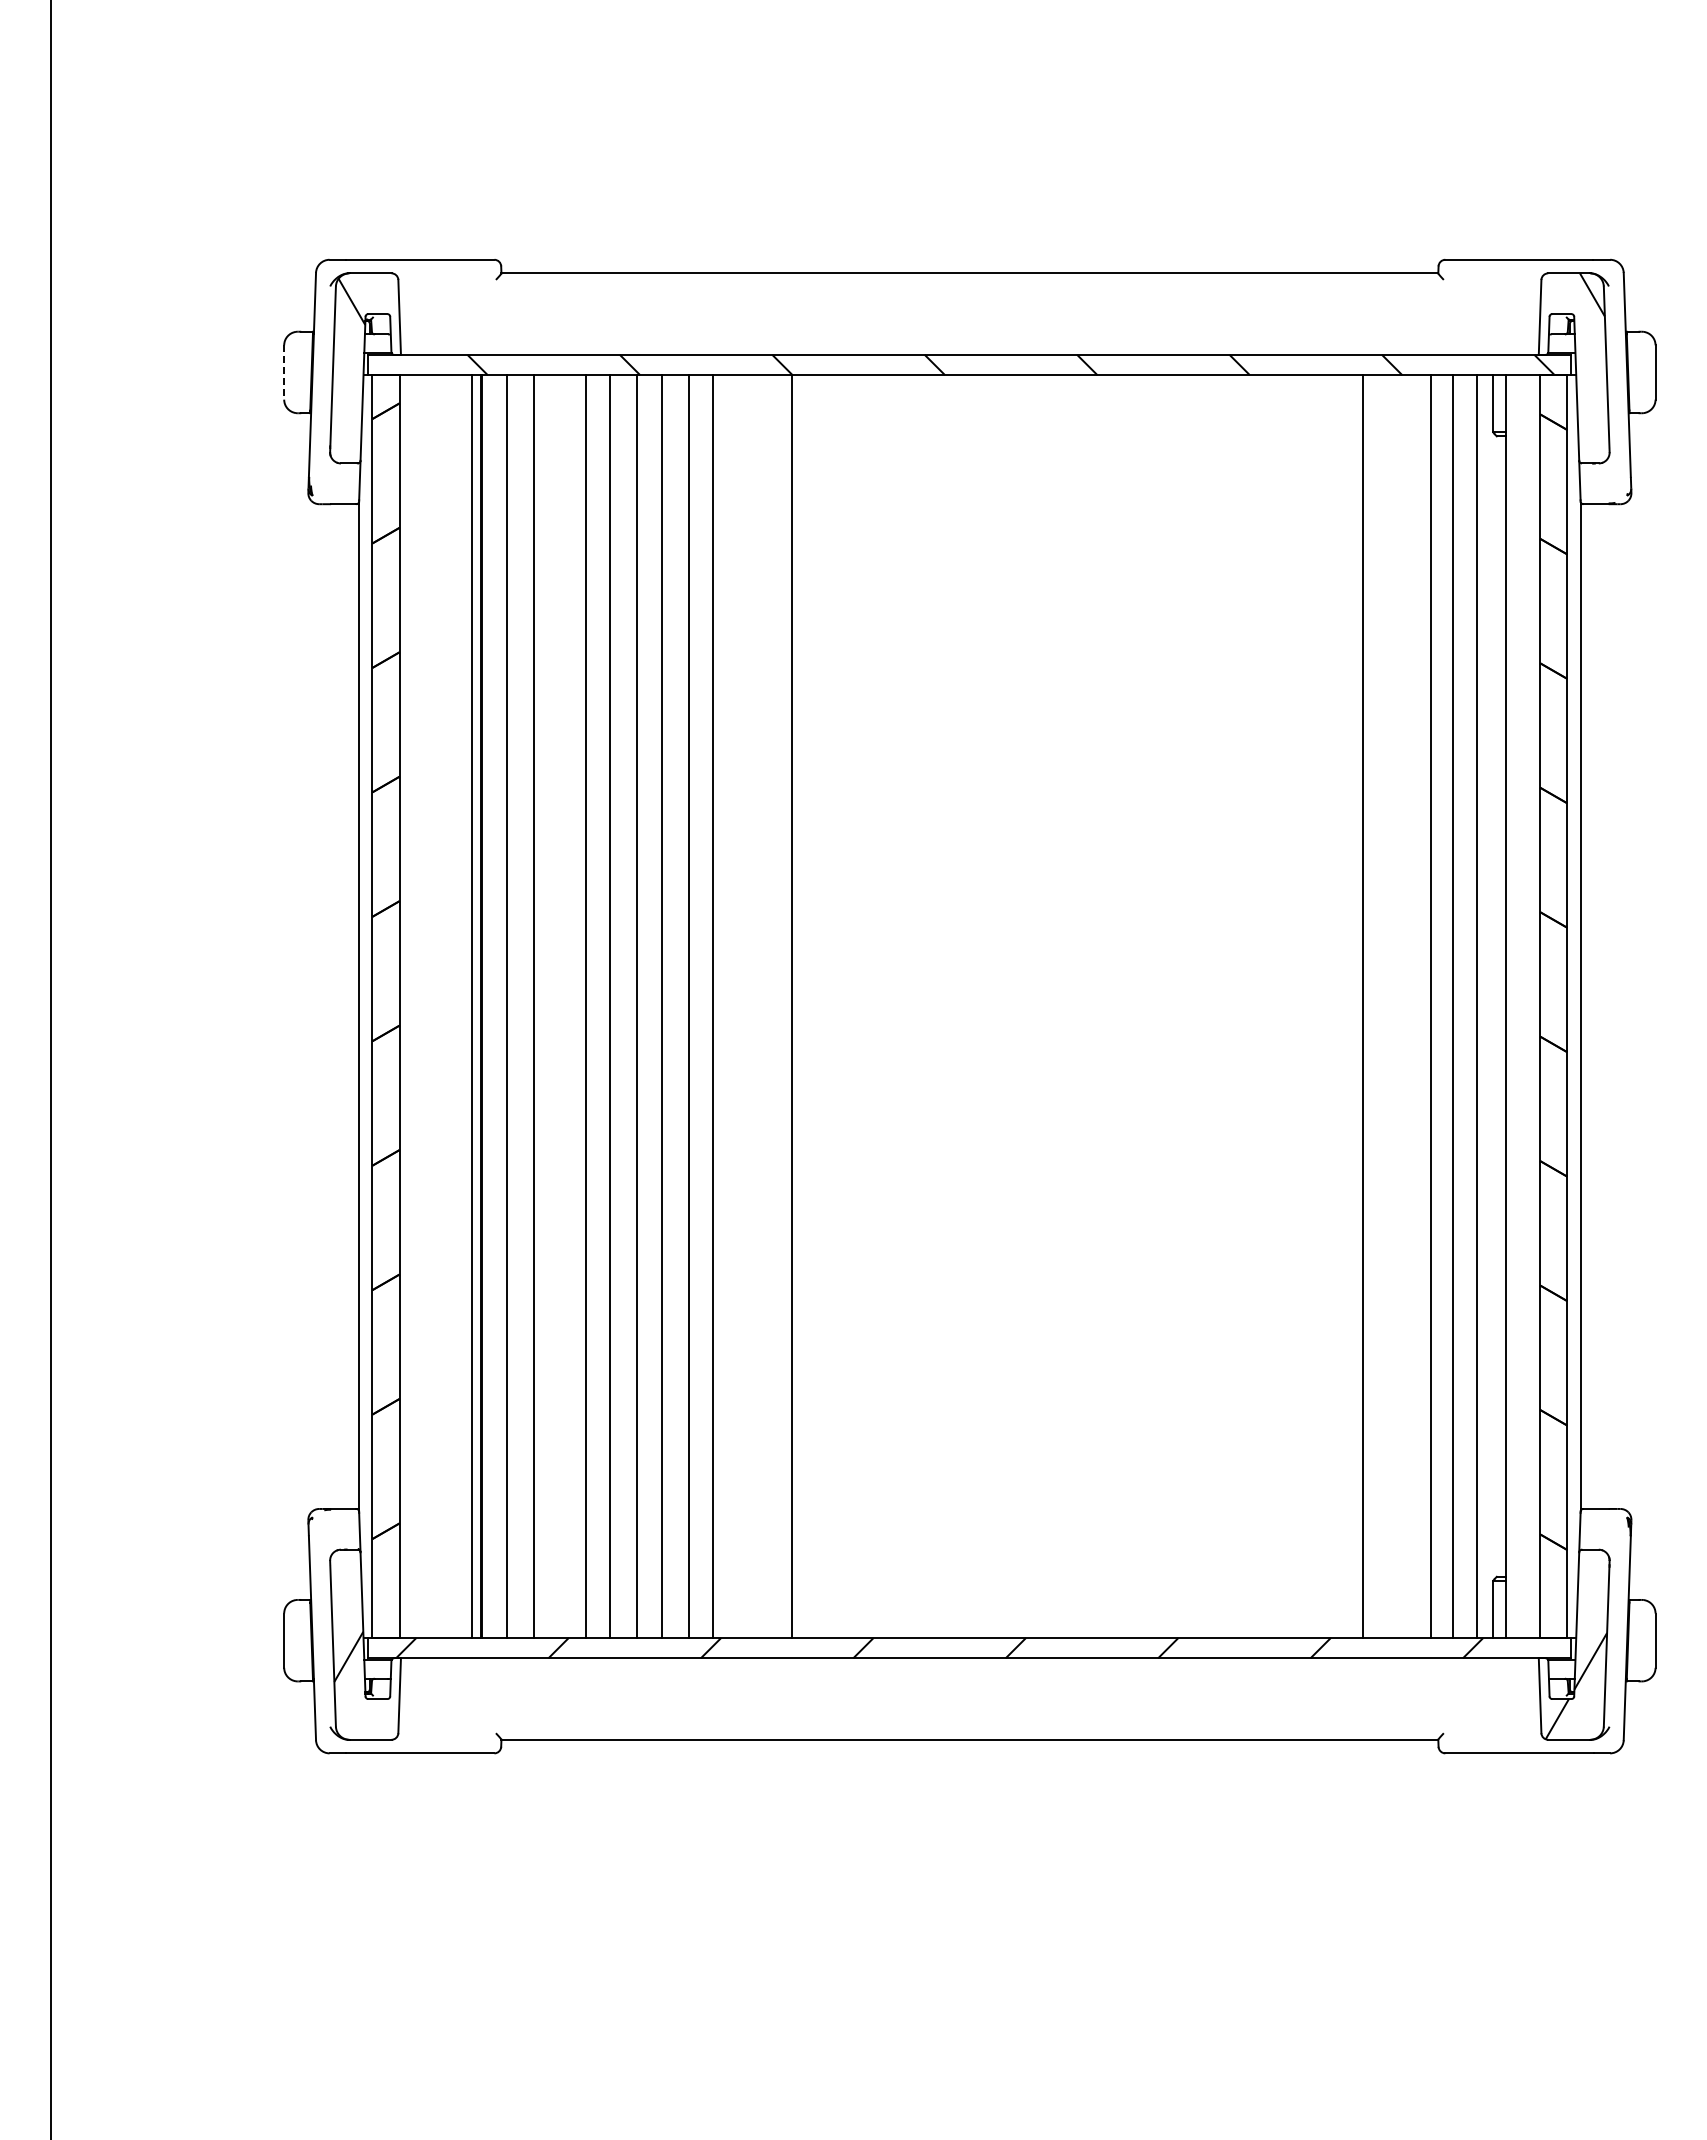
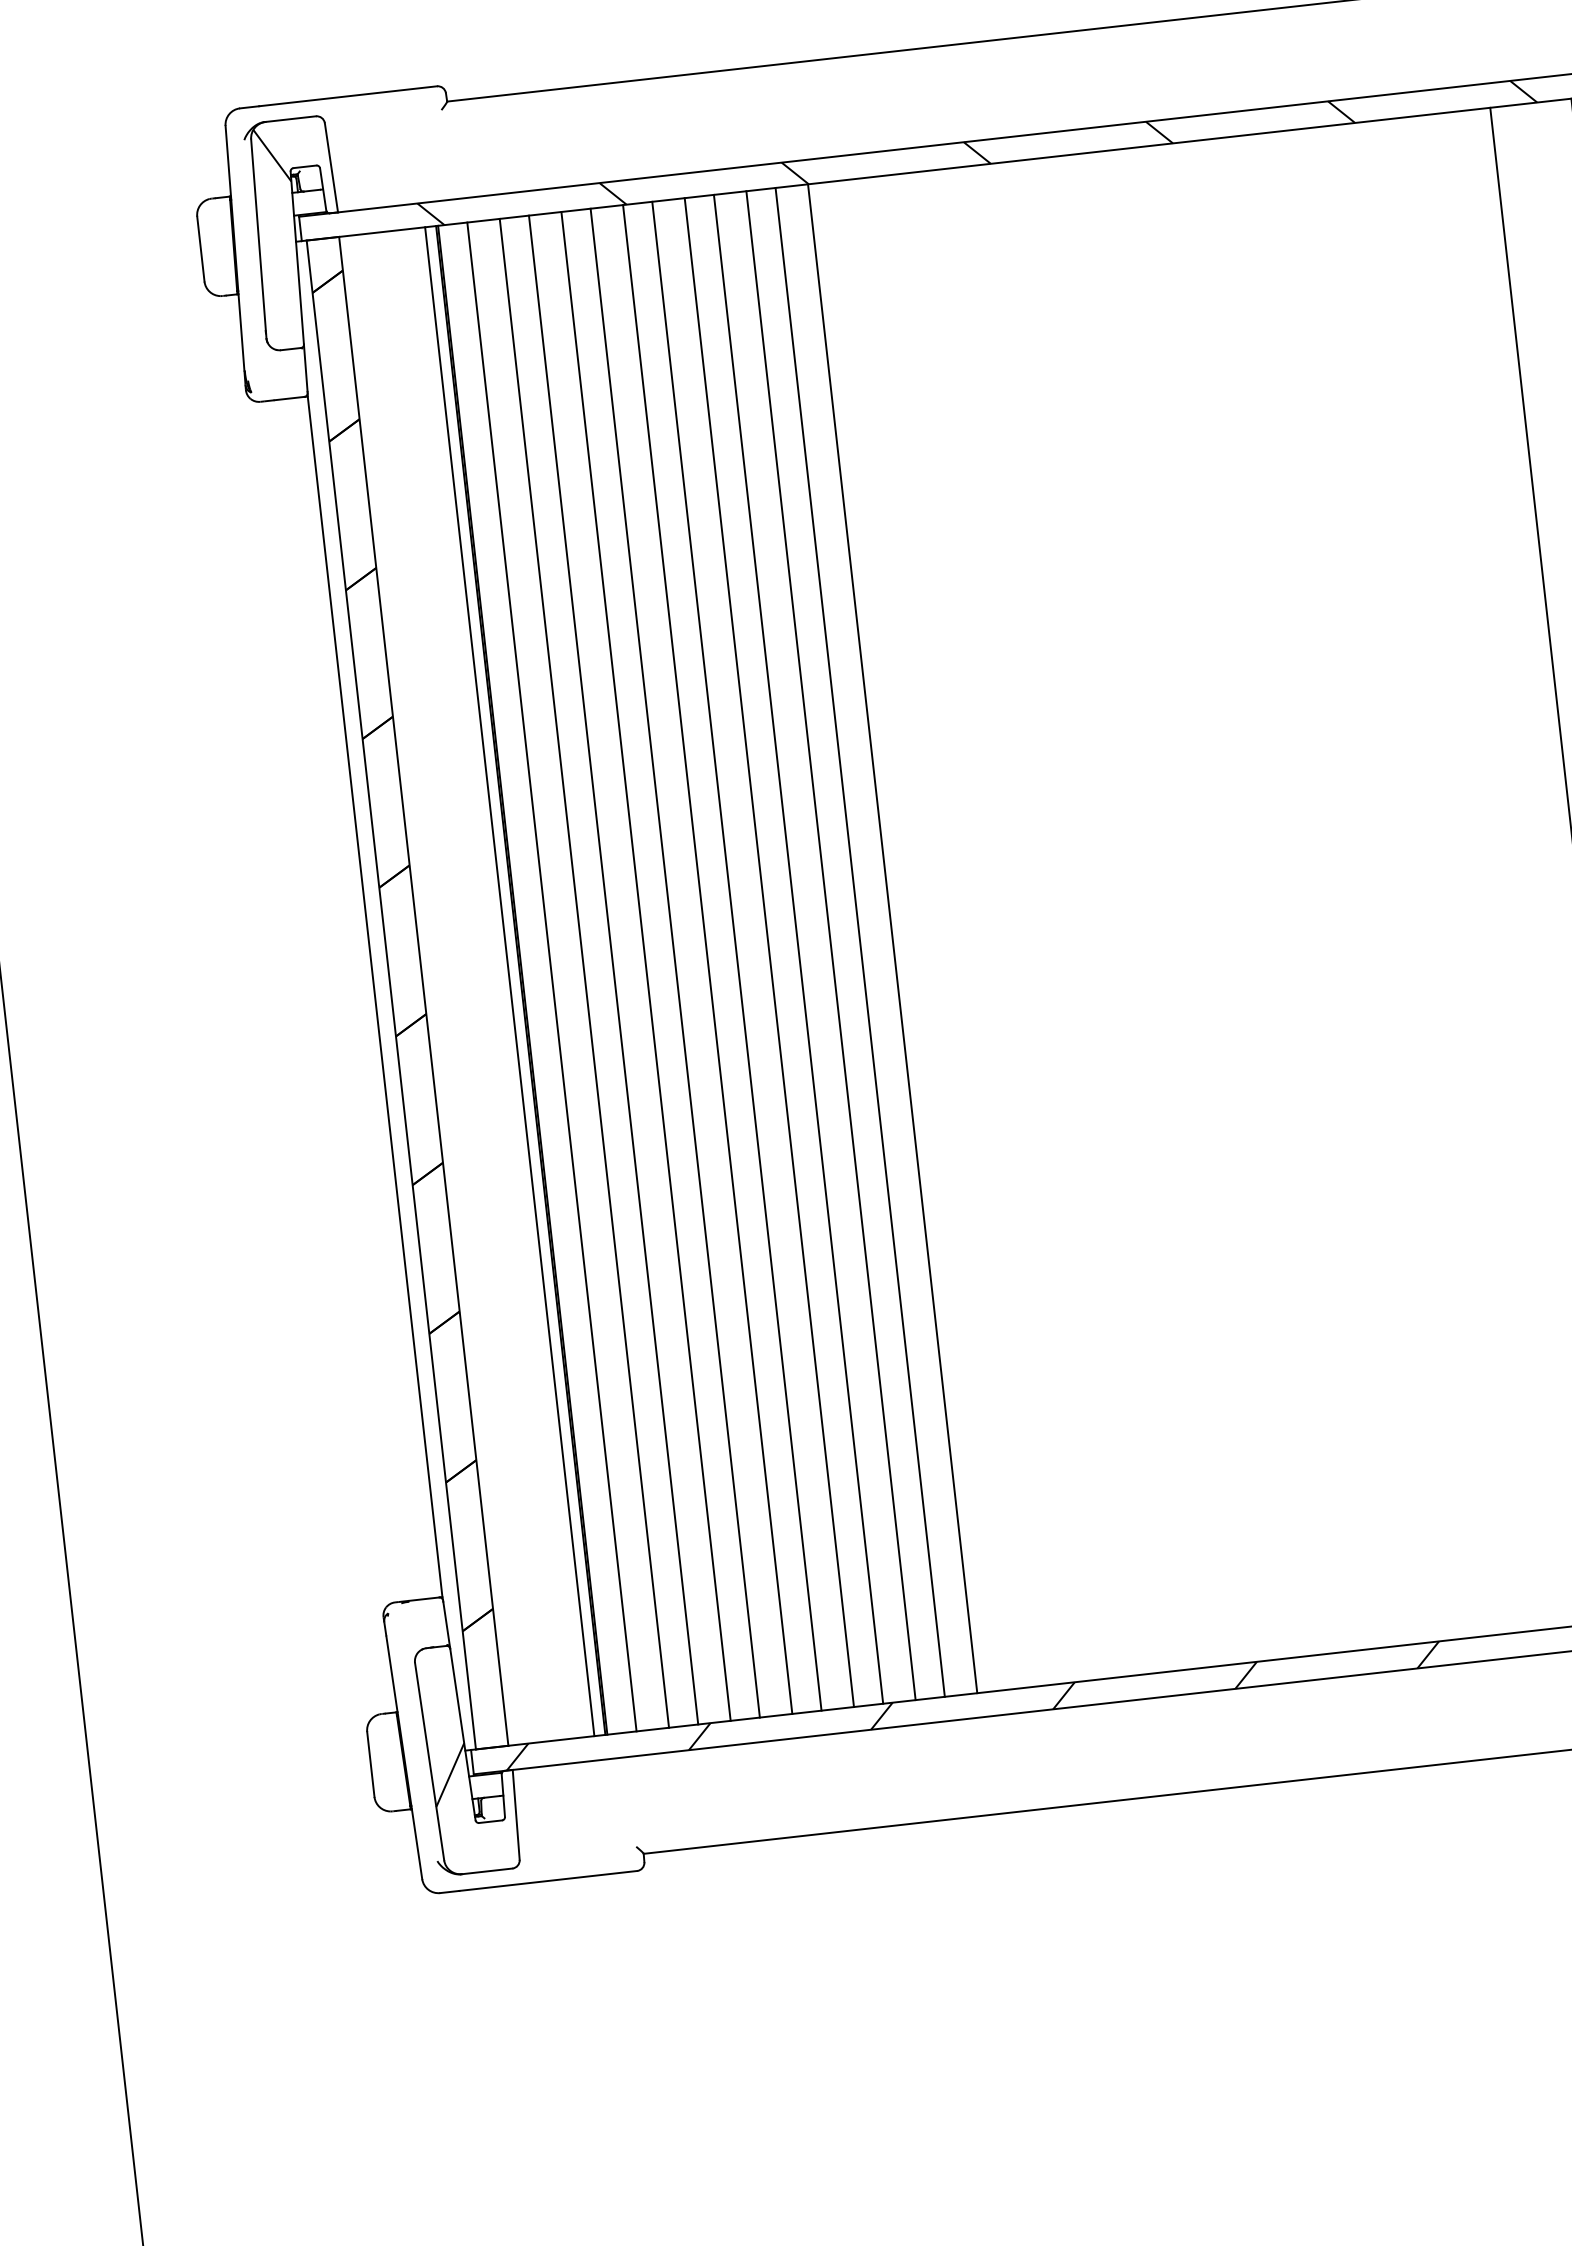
line: (284, 372) -> (201, 249), dashed -> solid
line: (558, 1006) -> (613, 969), added
line: (740, 1006) -> (831, 945), added
line: (764, 1006) -> (859, 942), added

